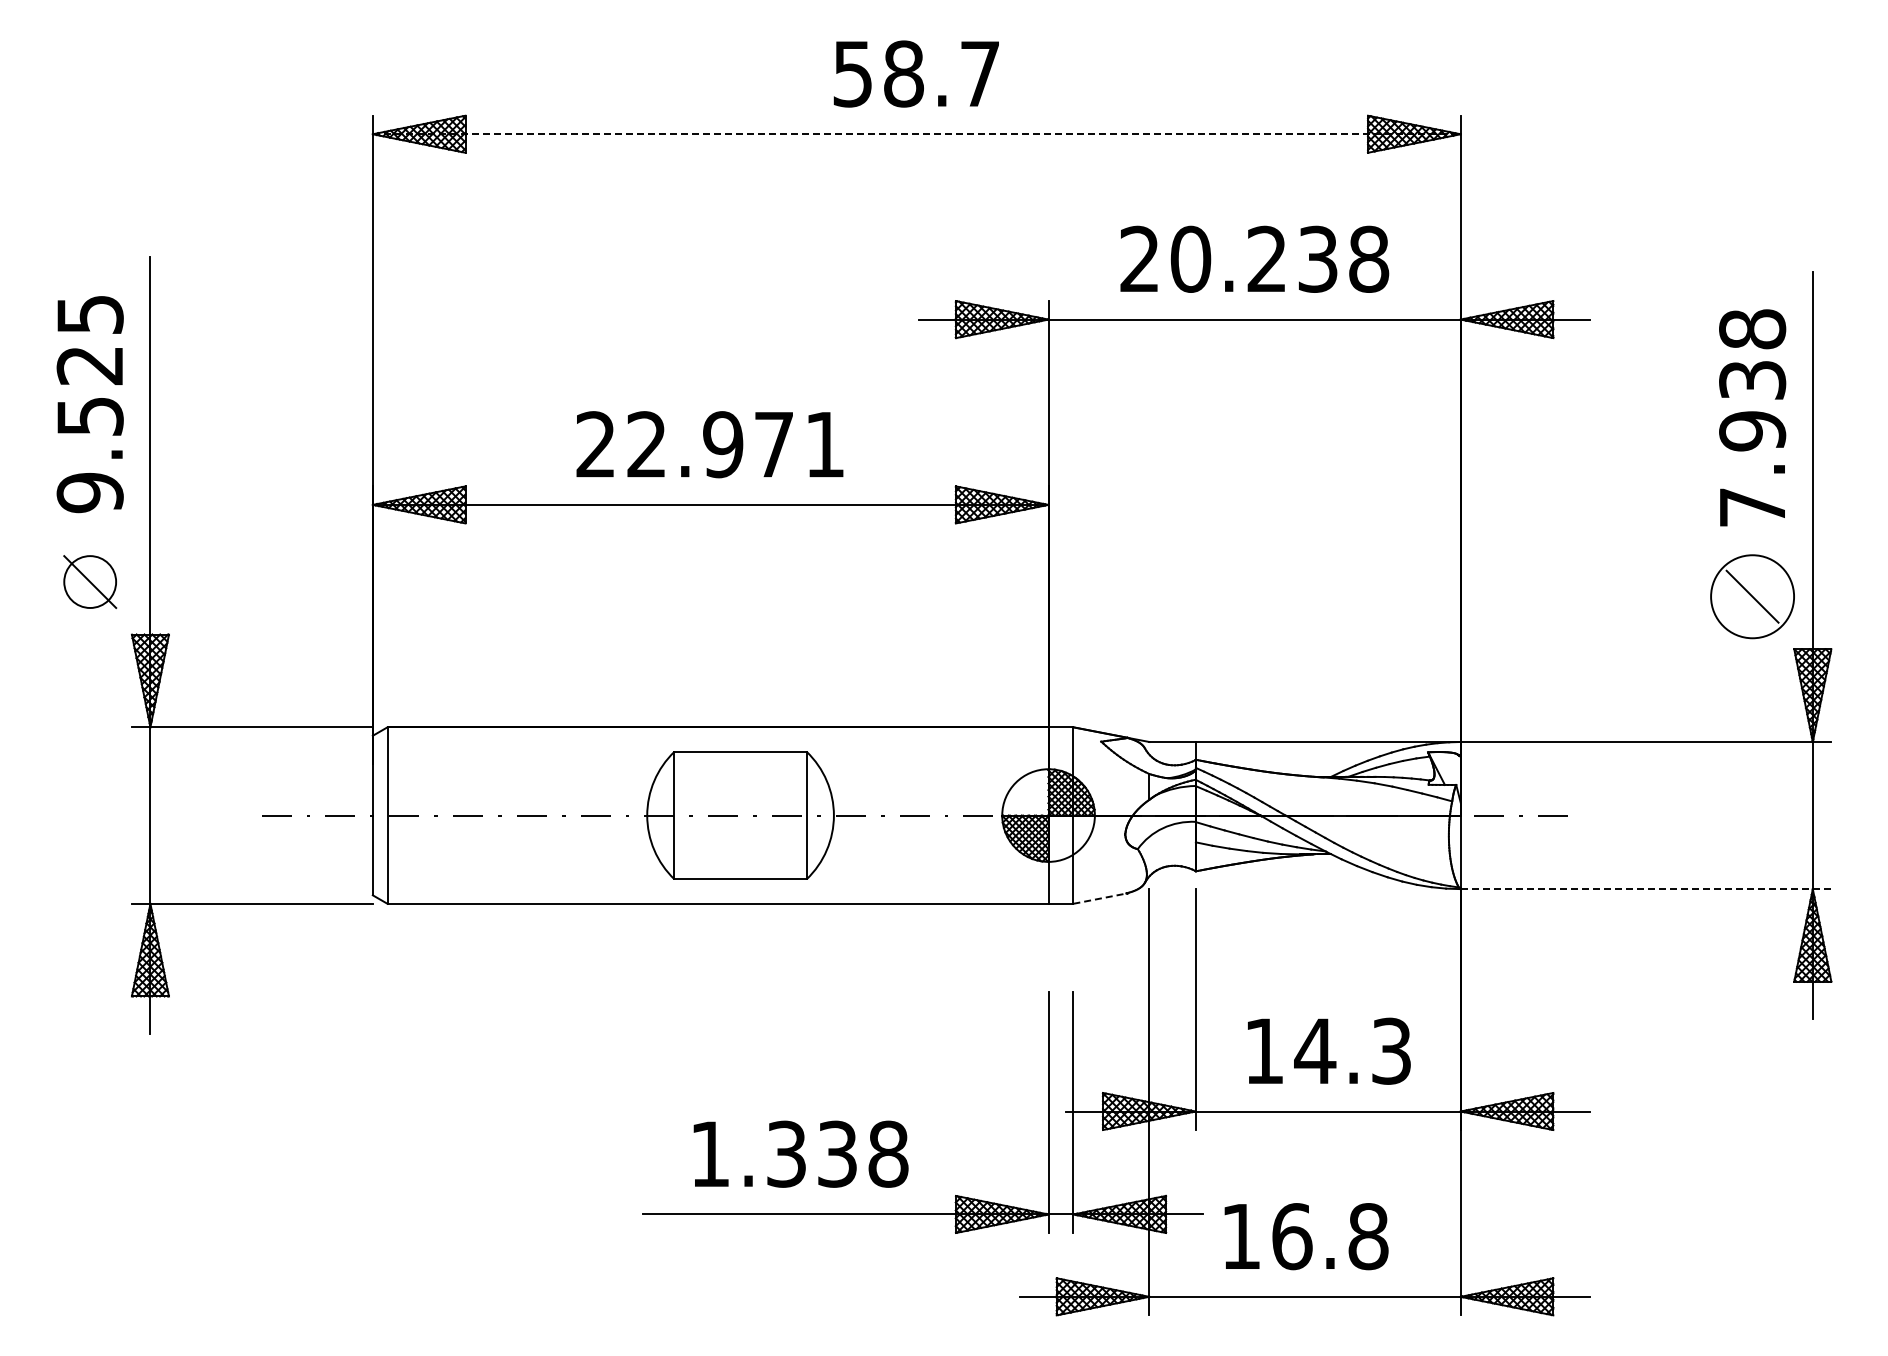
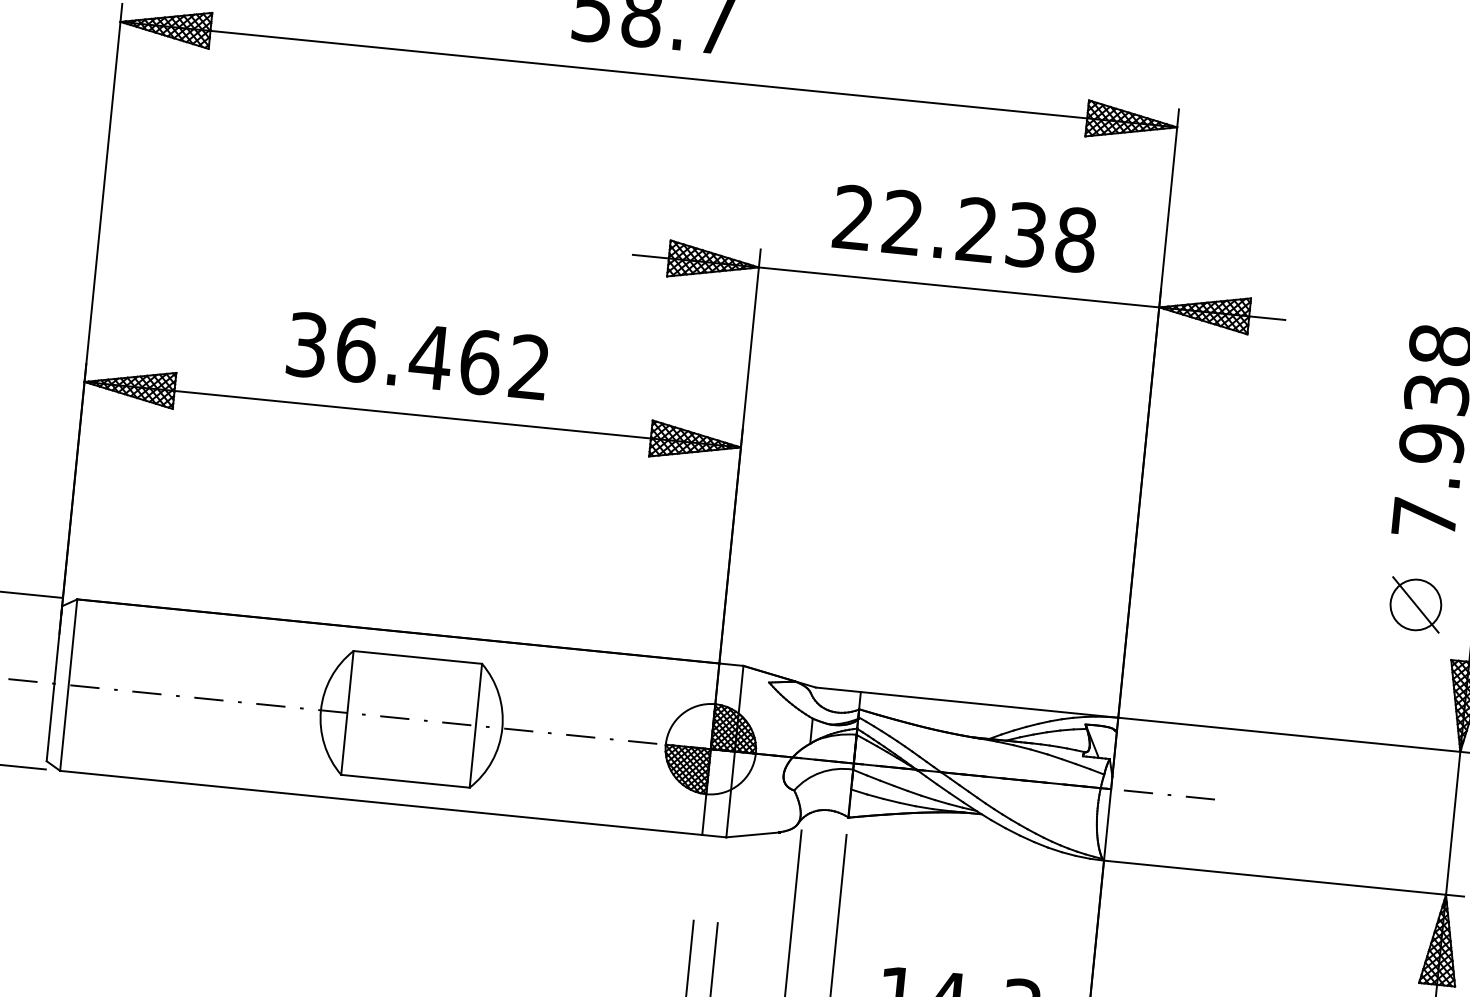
line: (916, 134) -> (648, 74), dashed -> solid
text: (1190, 258) -> (902, 221), 20.238 -> 22.238
text: (709, 444) -> (417, 355), 22.971 -> 36.462
circle: (1752, 596) -> (1415, 604), size x0.62
line: (1646, 889) -> (1284, 879), dashed -> solid
line: (1100, 898) -> (753, 834), dashed -> solid

